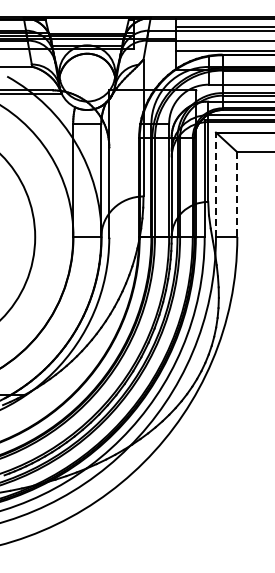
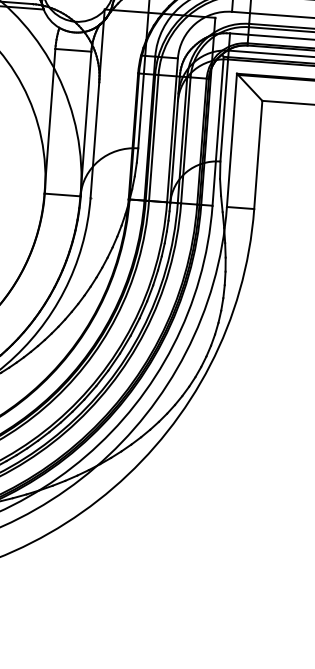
line: (215, 184) -> (231, 139), dashed -> solid
line: (237, 195) -> (258, 156), dashed -> solid

